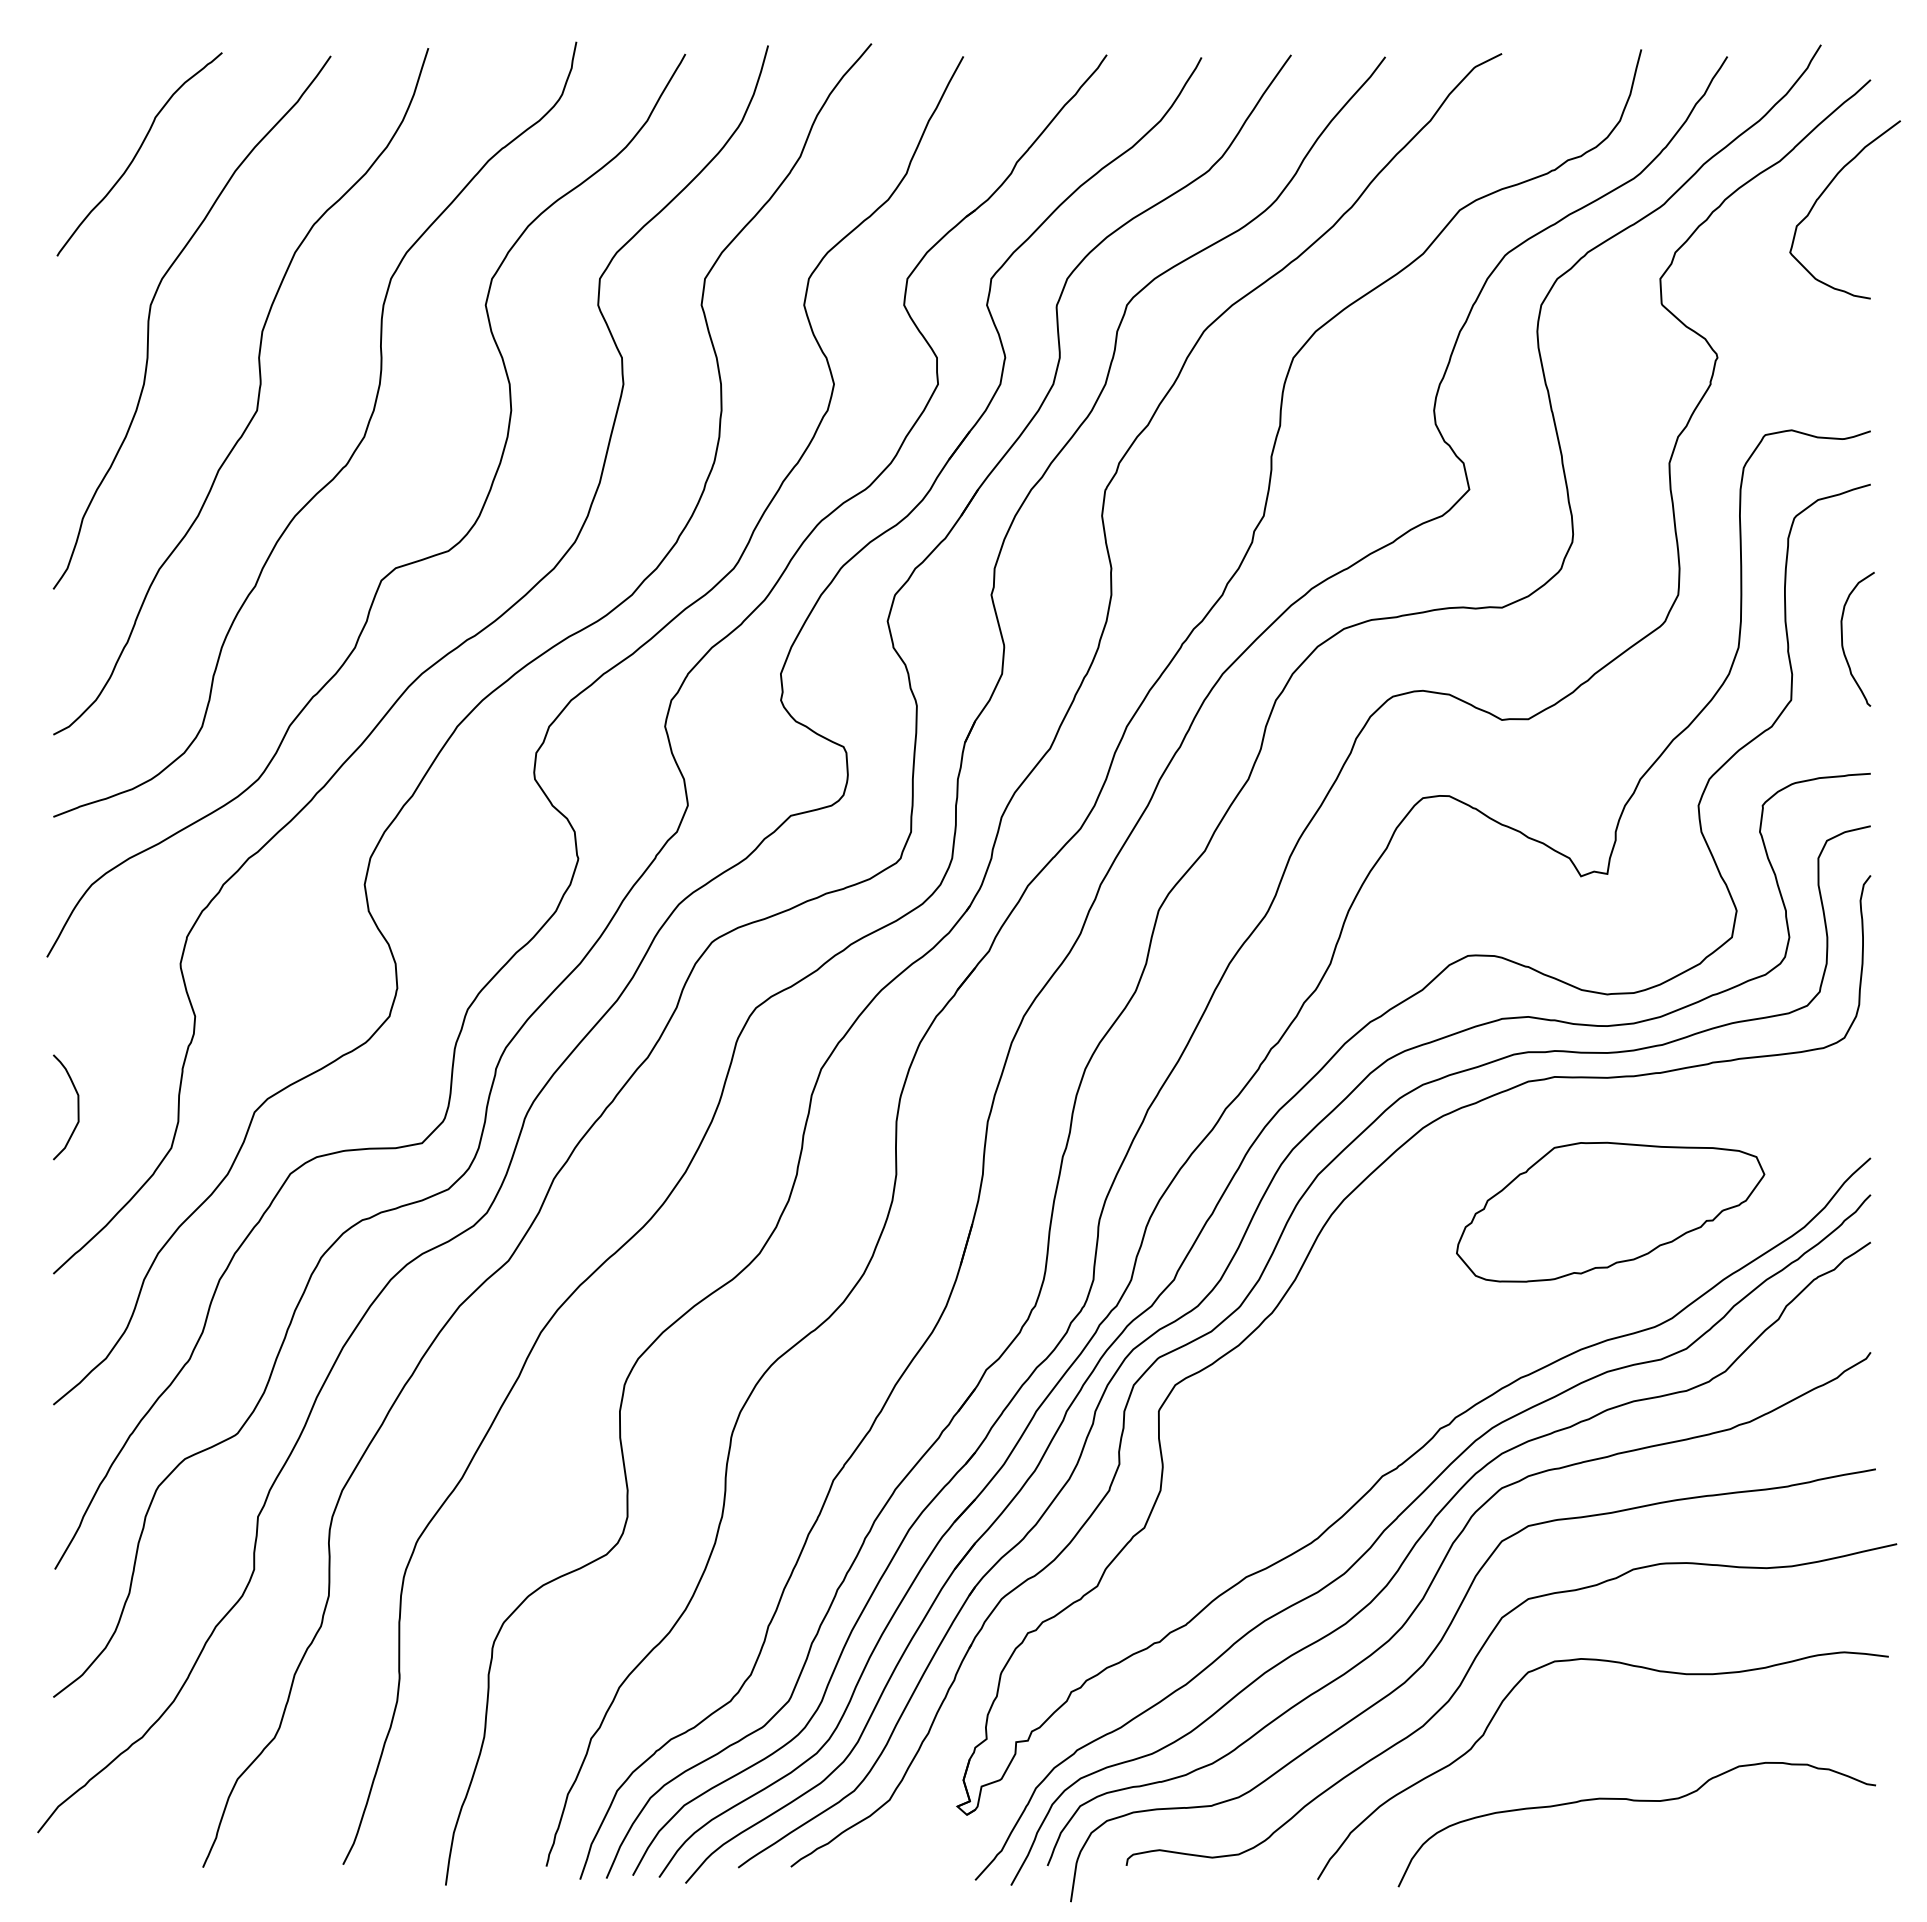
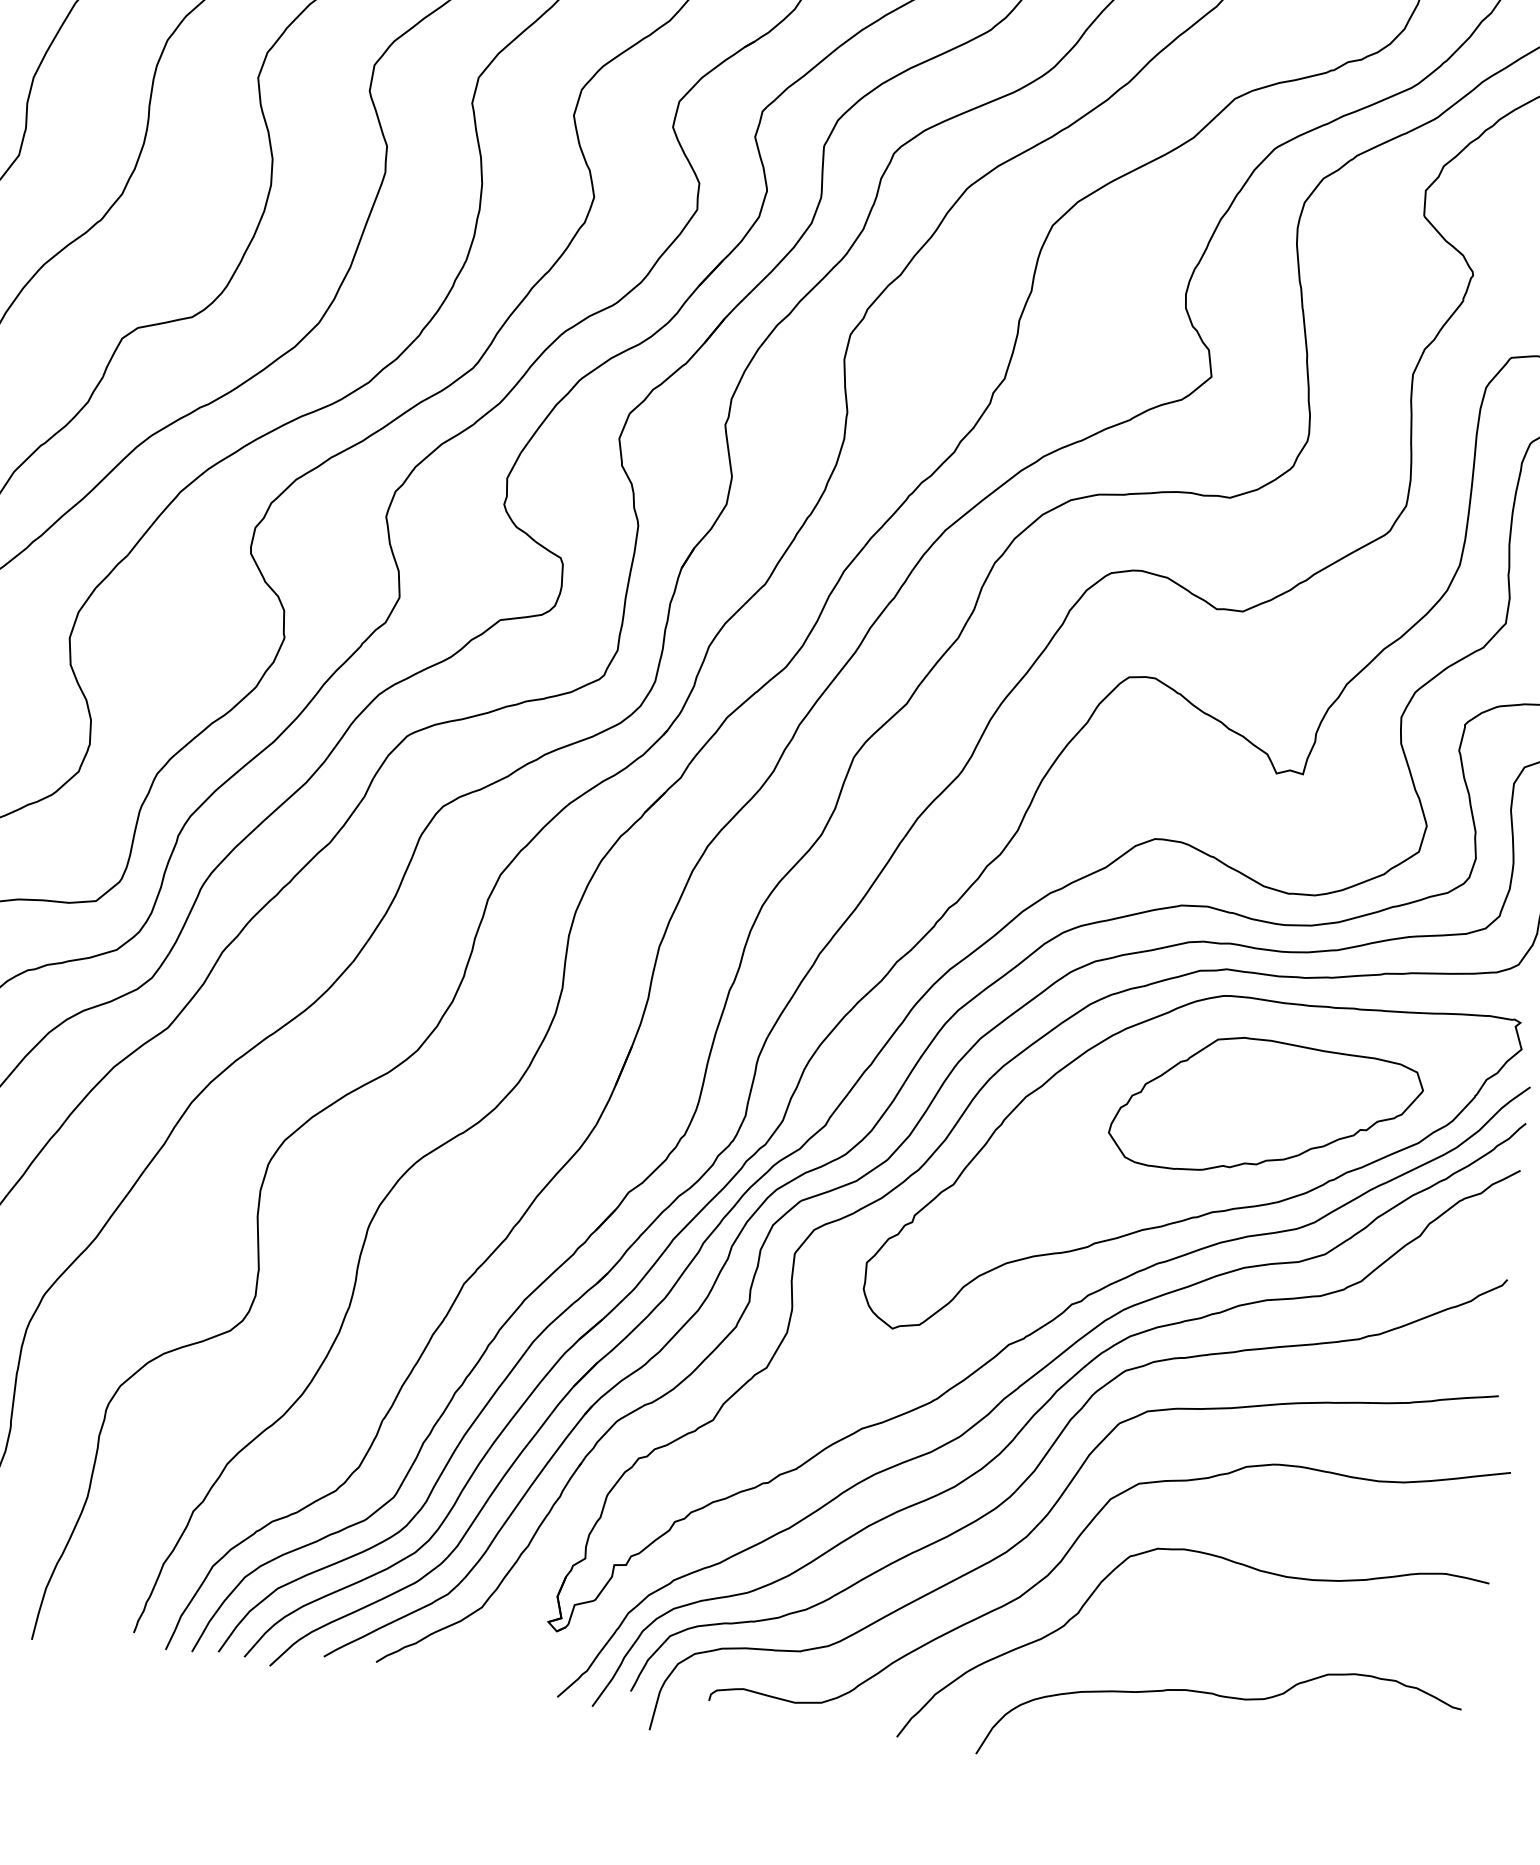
part: (1544, 1282) -> (1192, 1171), added

